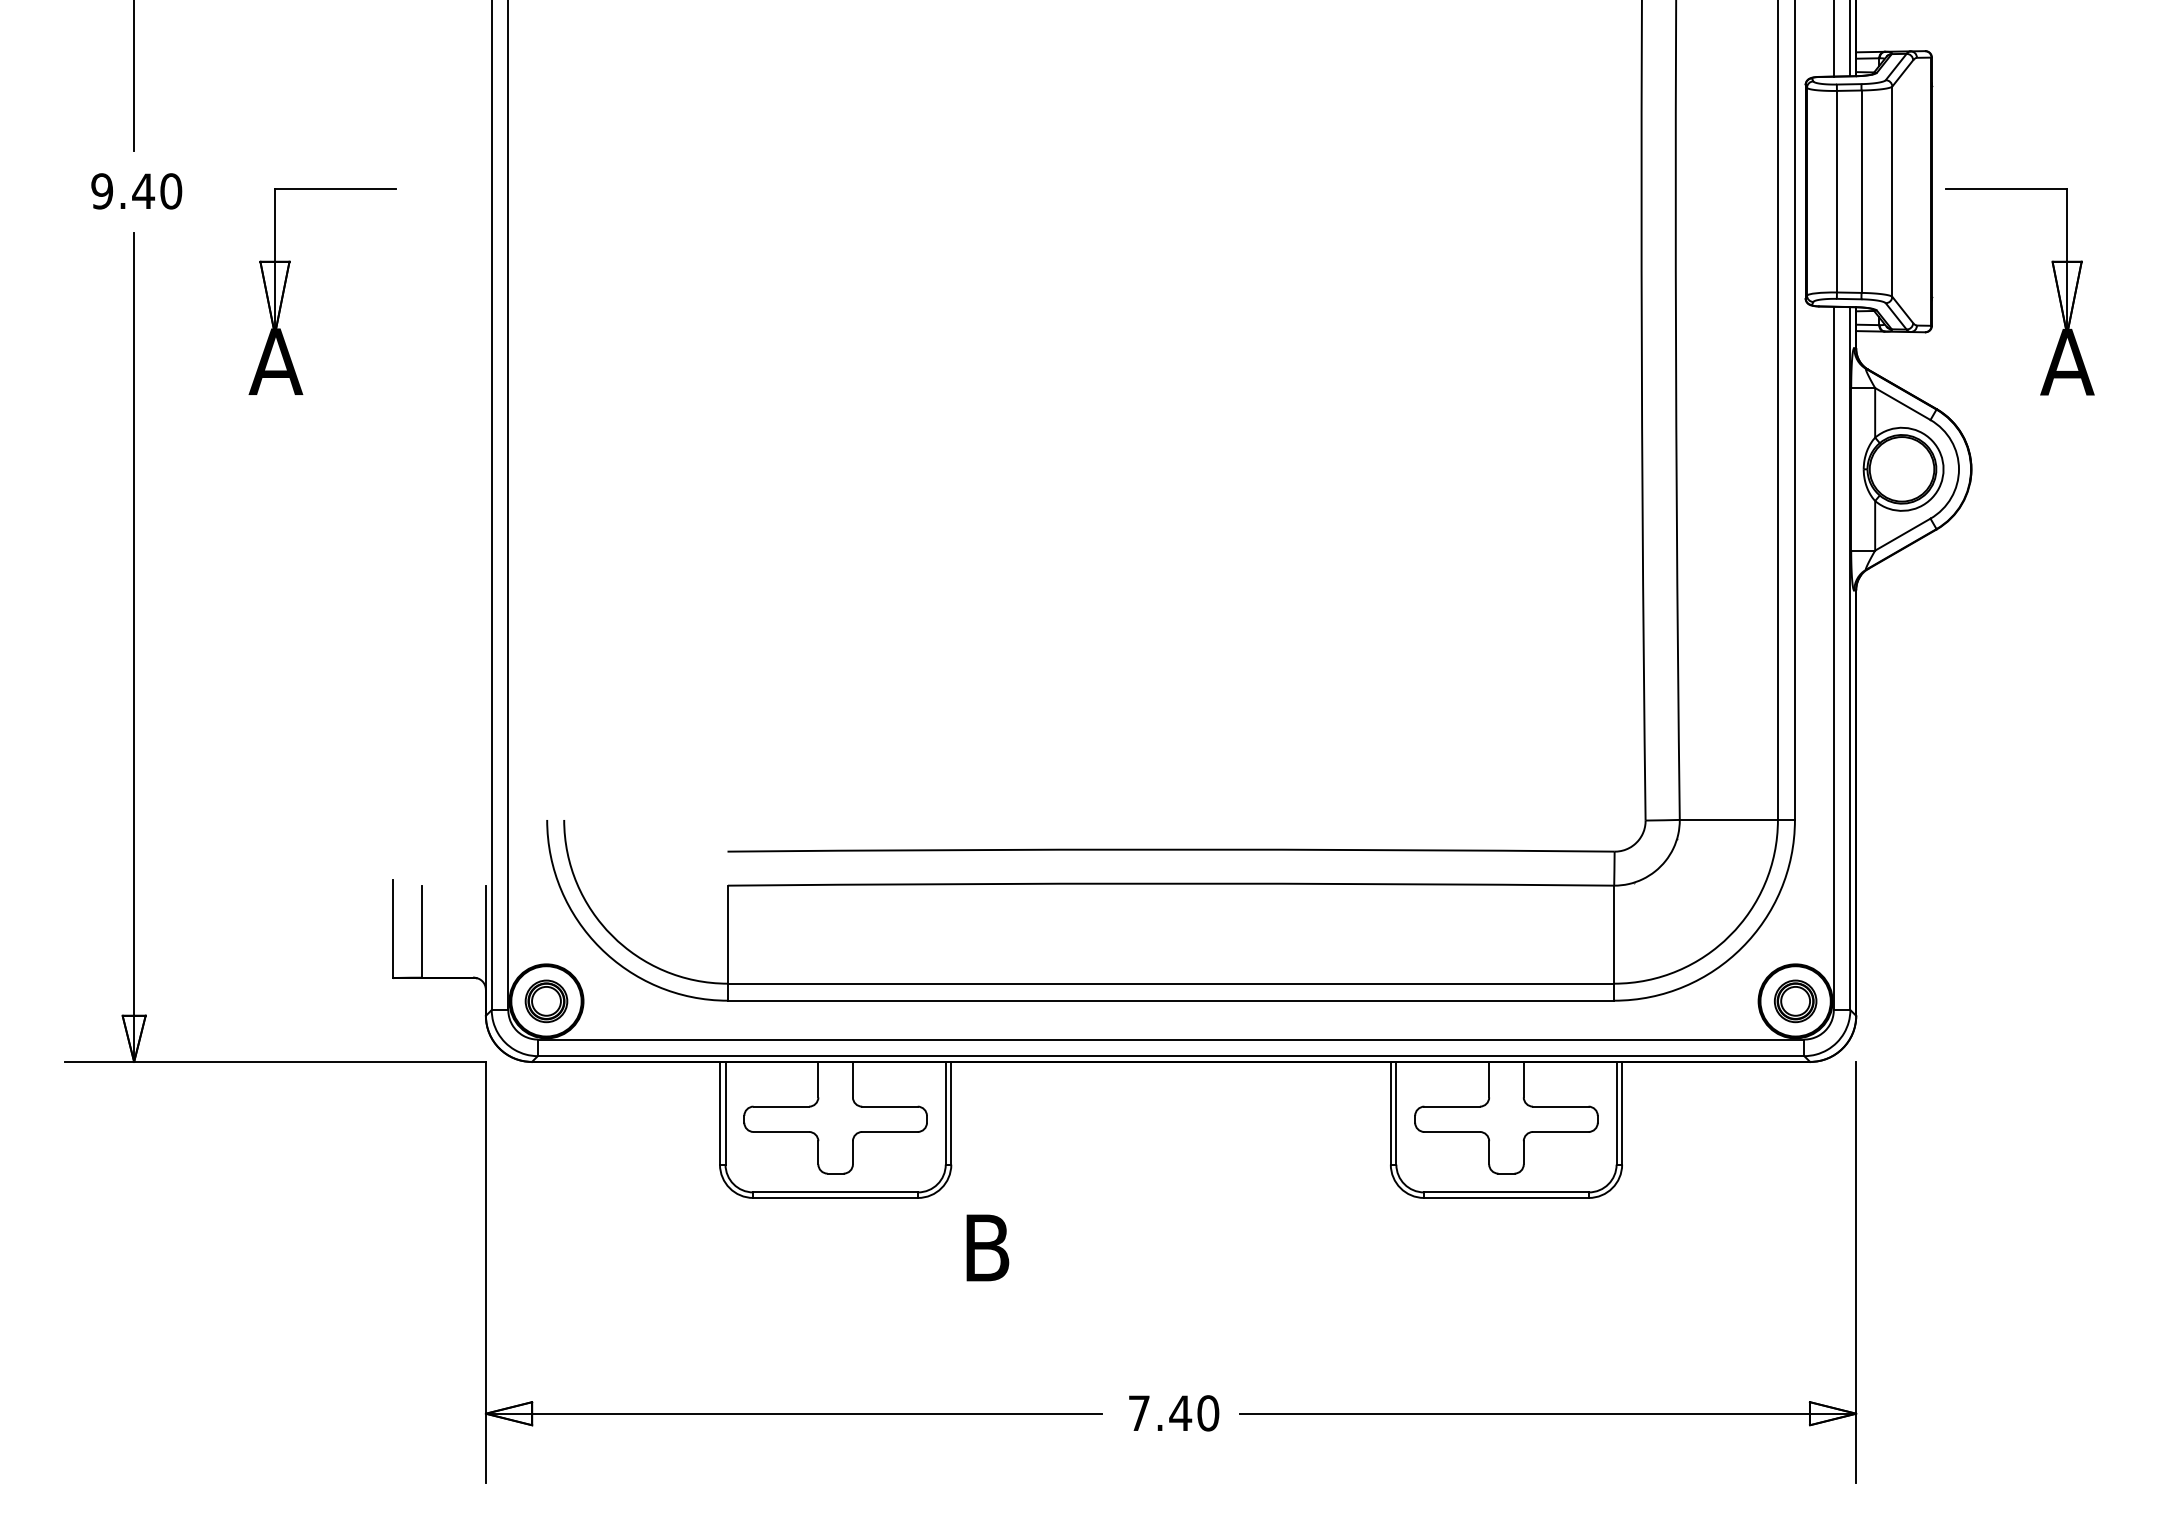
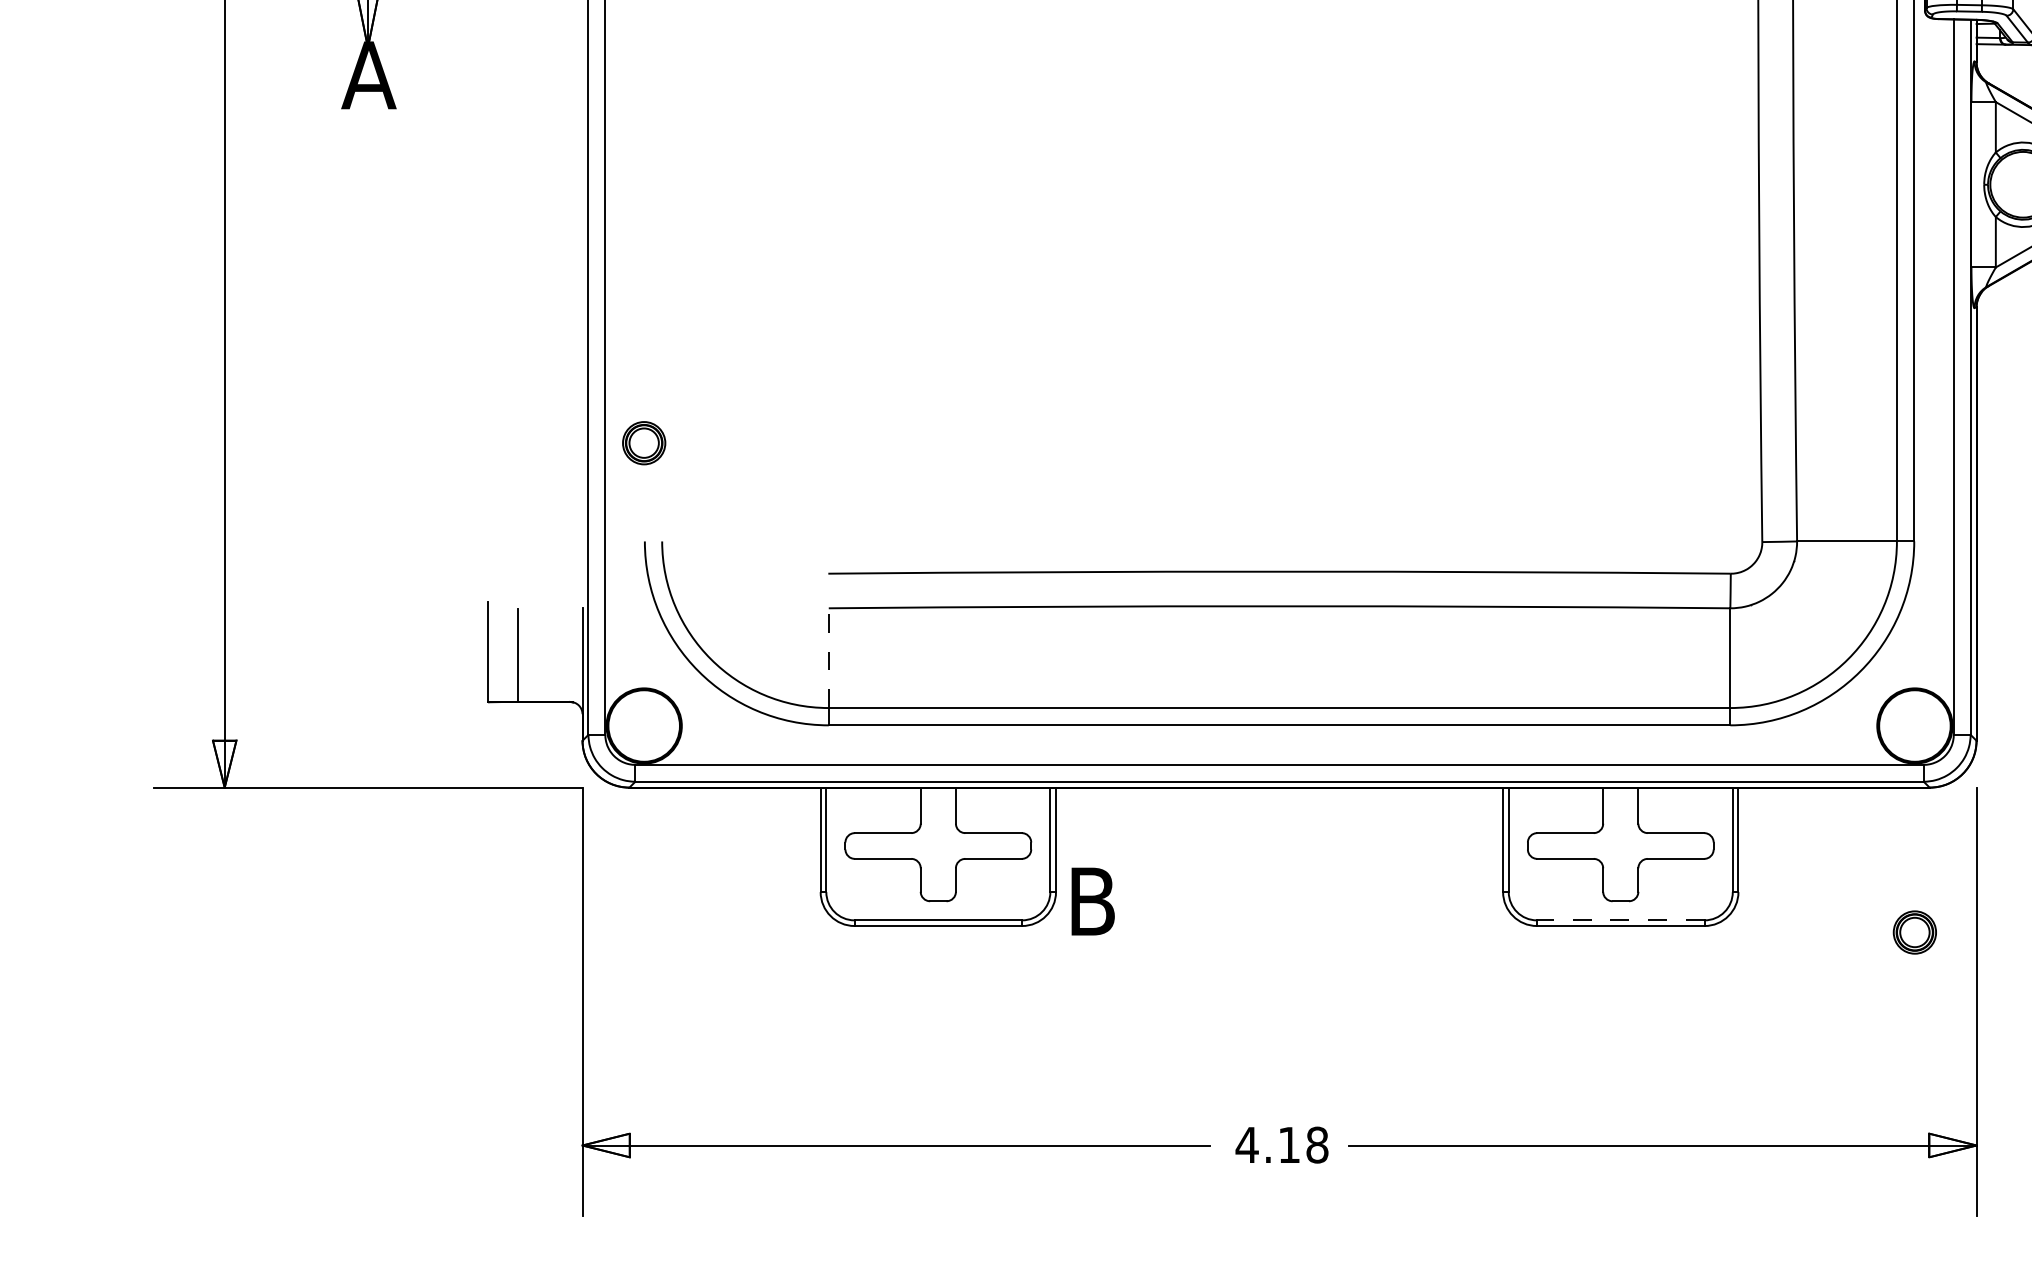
line: (727, 934) -> (828, 657), solid -> dashed
part: (546, 1001) -> (644, 443), moved
part: (1795, 1001) -> (1914, 932), moved
line: (1505, 1192) -> (1619, 920), solid -> dashed
text: (987, 1247) -> (1092, 901), moved
text: (1173, 1413) -> (1282, 1145), 7.40 -> 4.18

